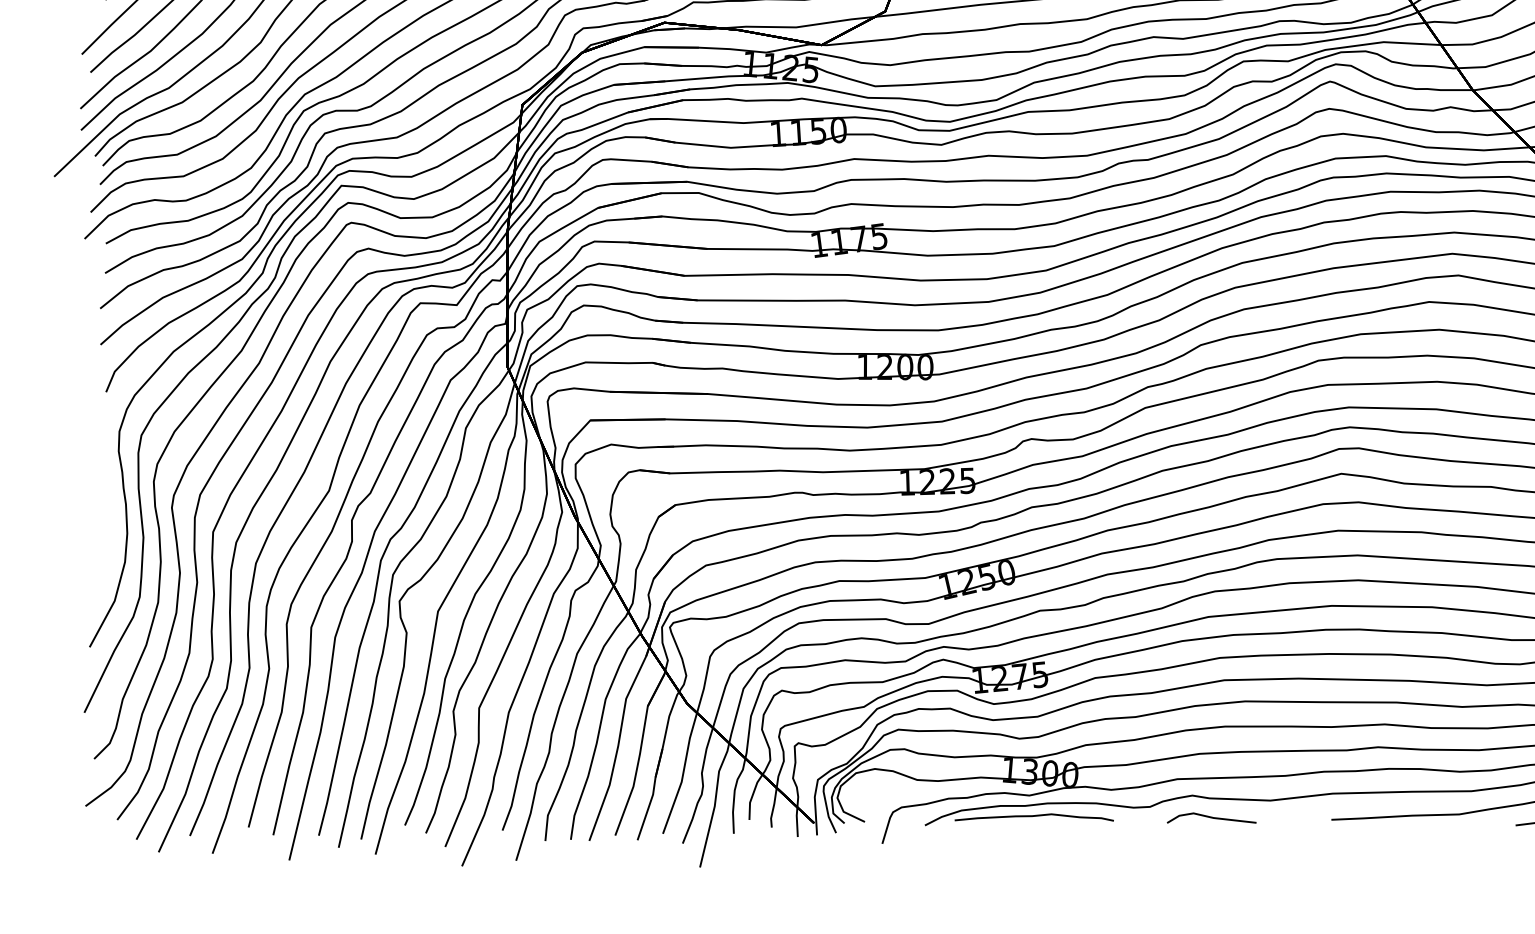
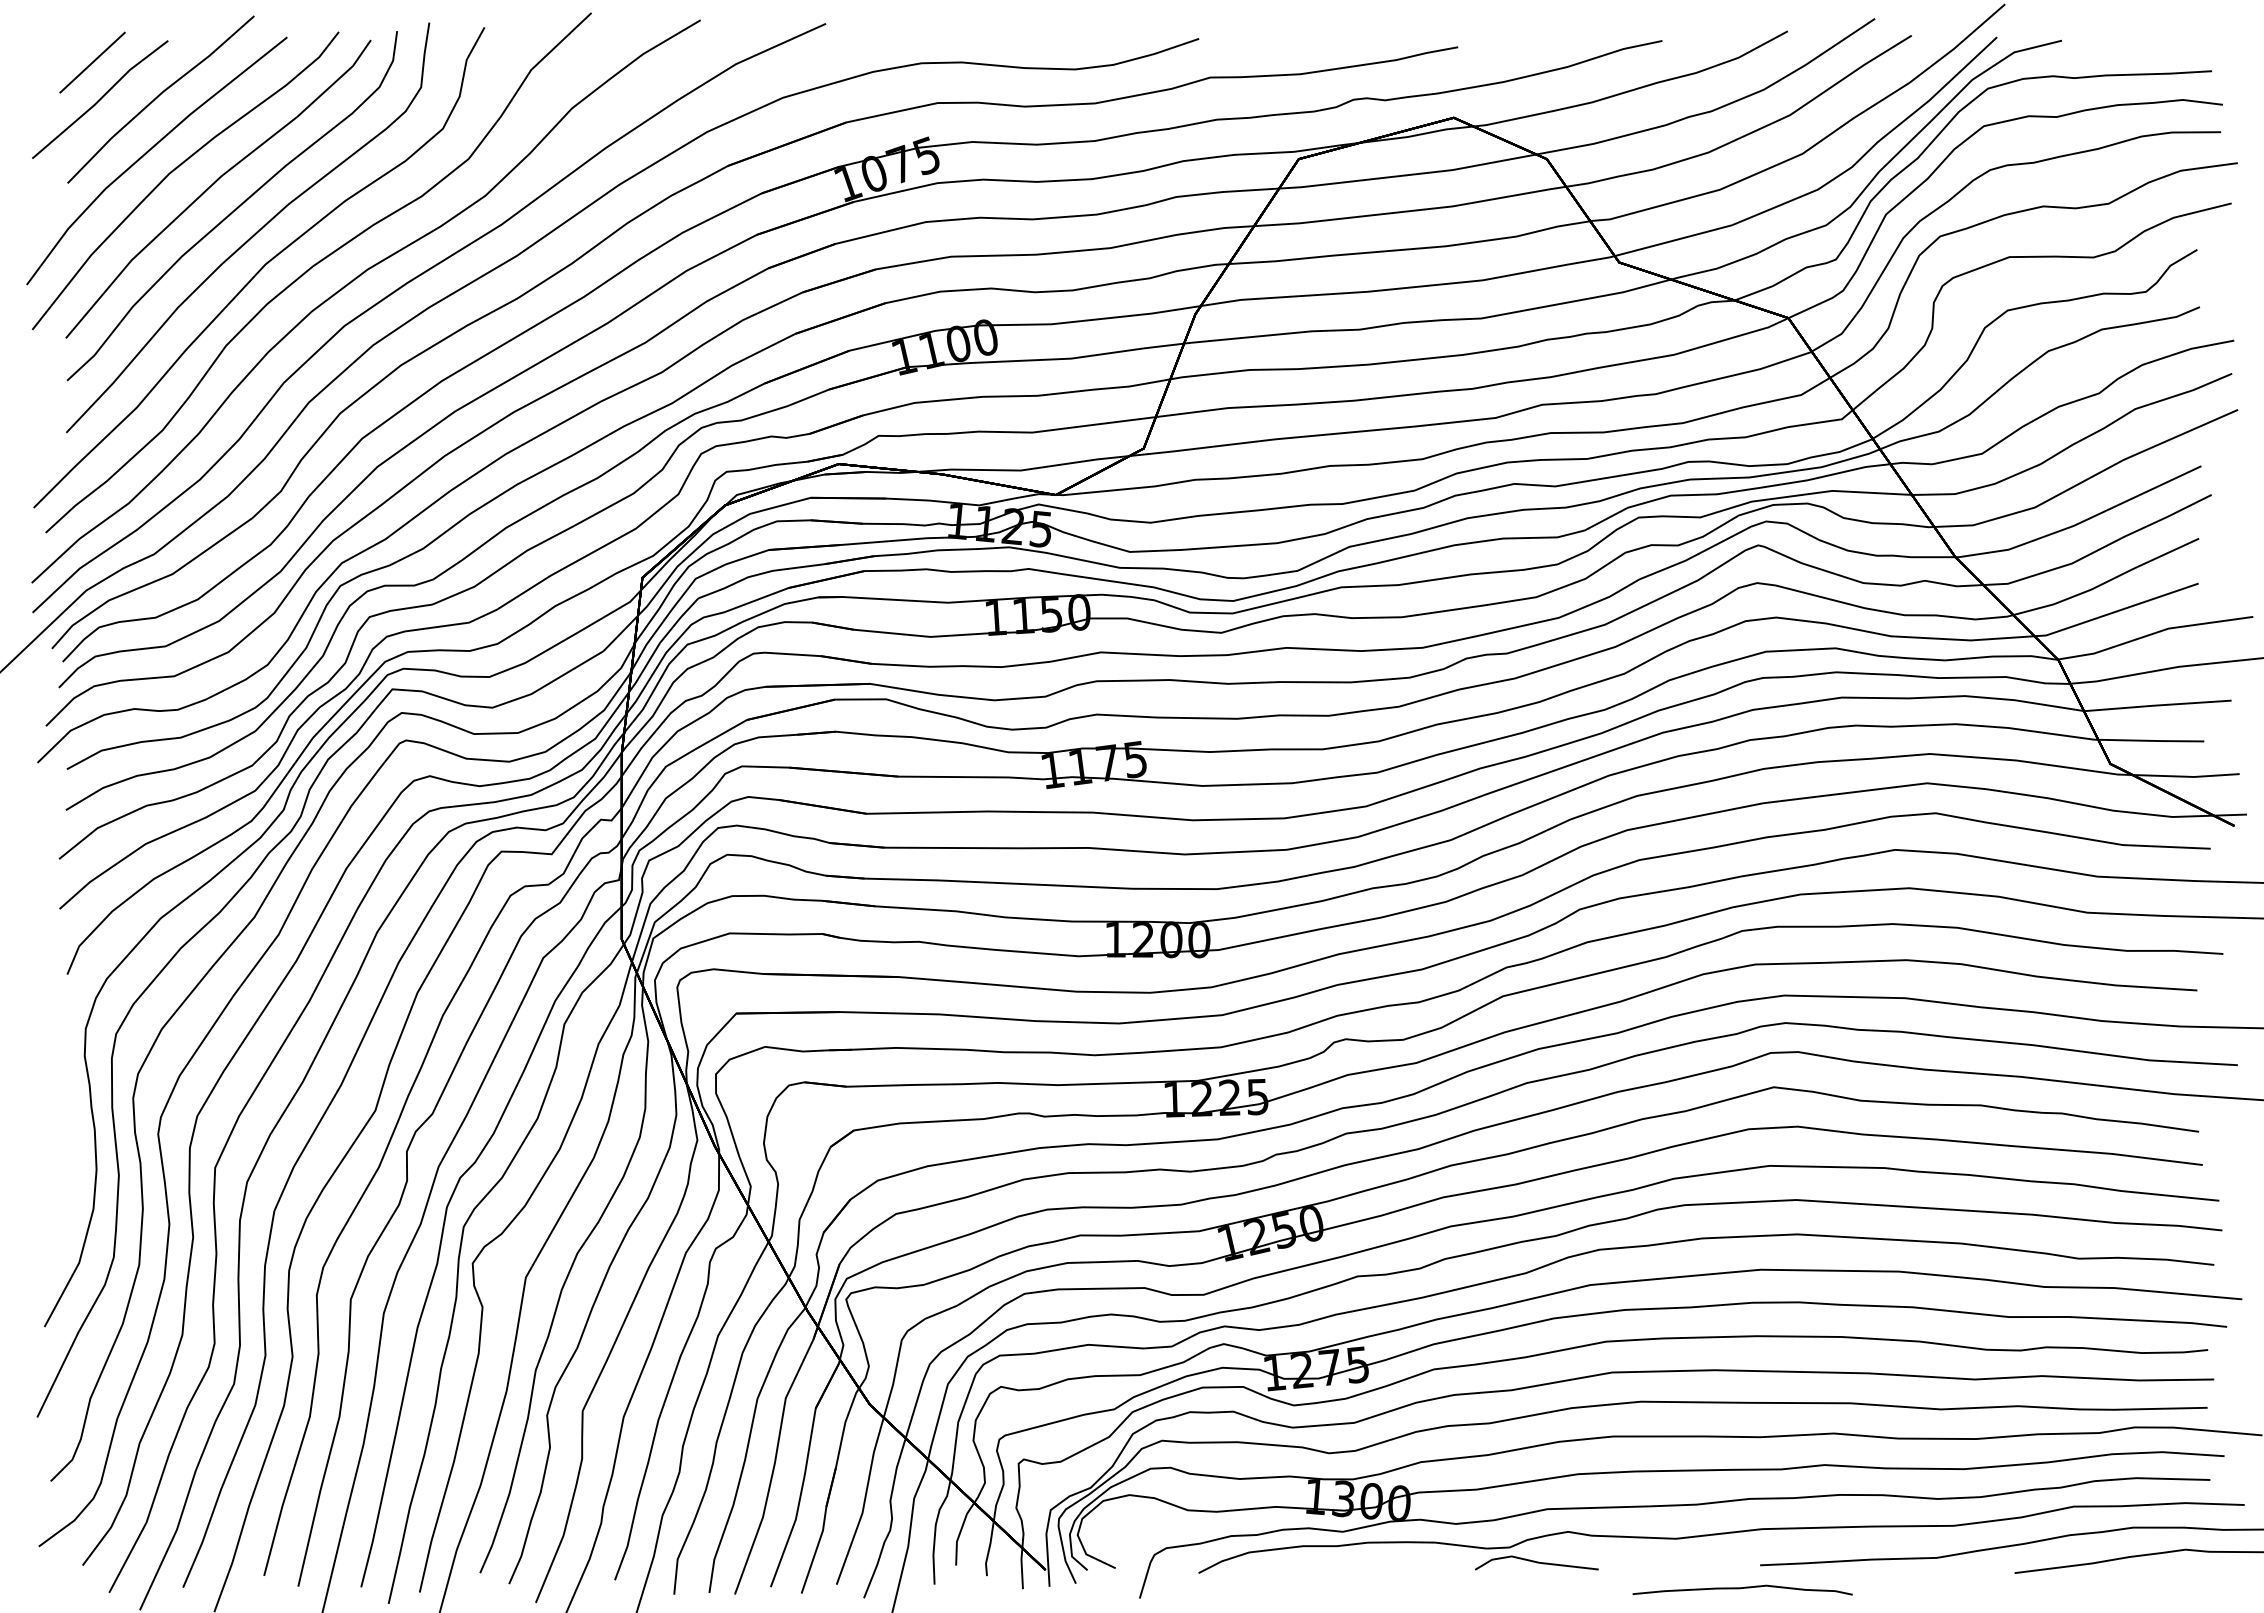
curve: (1034, 816) -> (1742, 1588), moved
line: (1211, 817) -> (1536, 1562), moved

